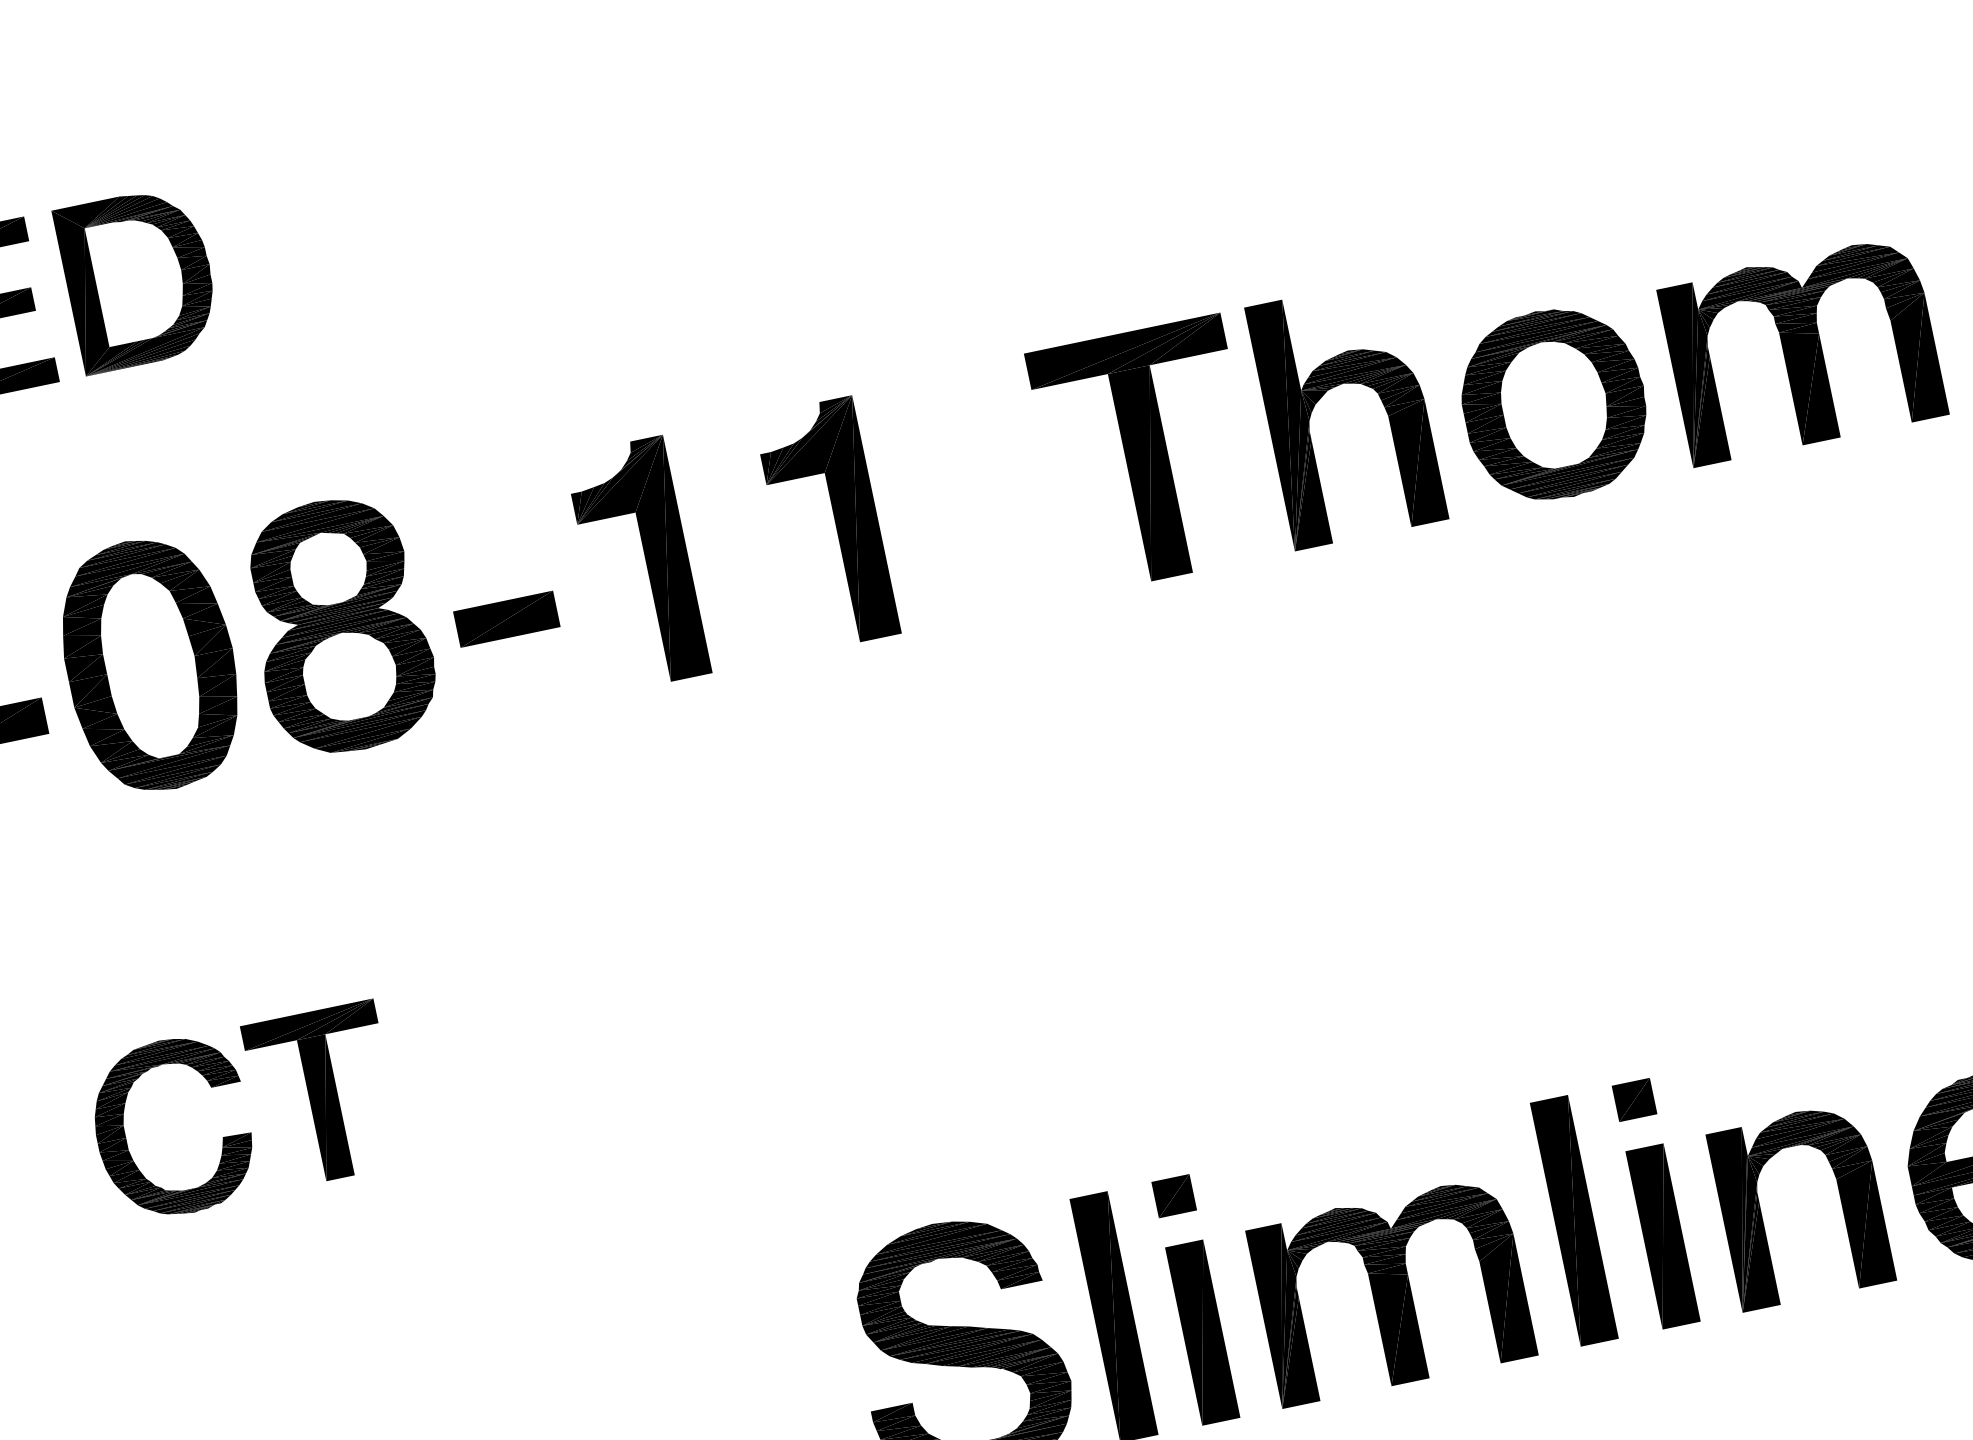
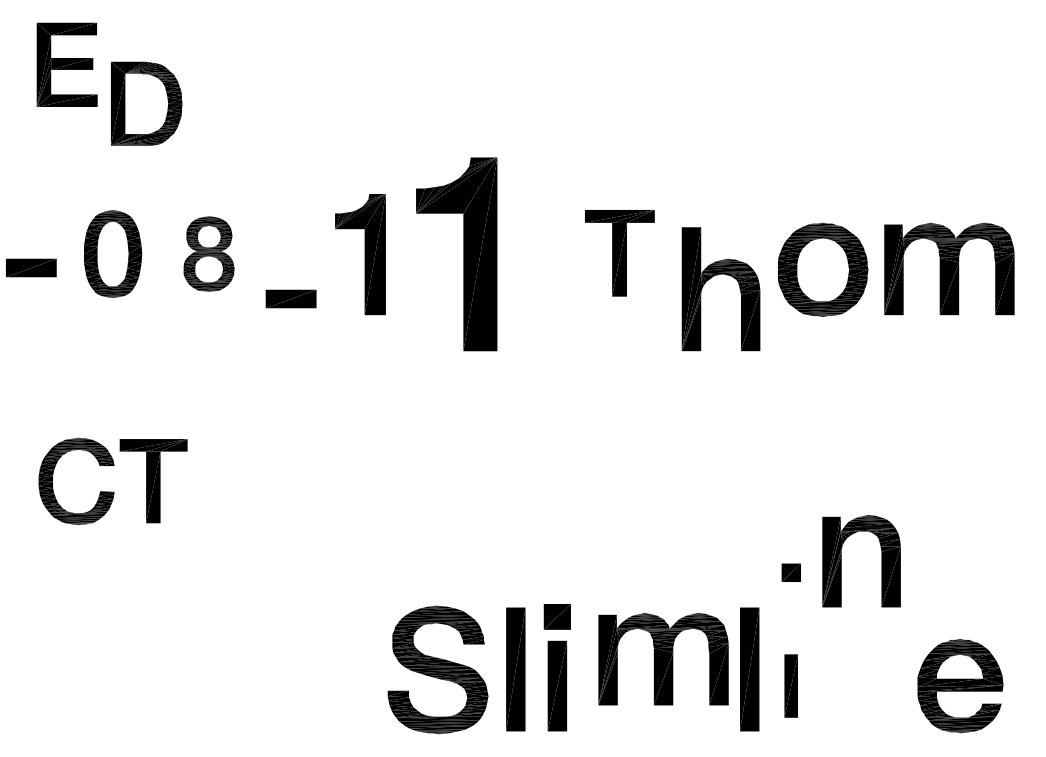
part: (138, 278) -> (146, 103), moved
part: (1336, 387) -> (718, 275), moved
part: (1147, 455) -> (619, 253), size x0.7
part: (826, 524) -> (456, 254), size x1.6
part: (505, 618) -> (290, 298), moved
part: (338, 624) -> (208, 253), size x0.6
part: (149, 664) -> (112, 253), size x0.7
part: (1632, 1099) -> (790, 572), moved
part: (1174, 1195) -> (557, 616), size x1.4
part: (1761, 1214) -> (841, 561), moved
part: (1661, 1235) -> (790, 685), size x0.7
part: (1391, 1291) -> (663, 659), moved

